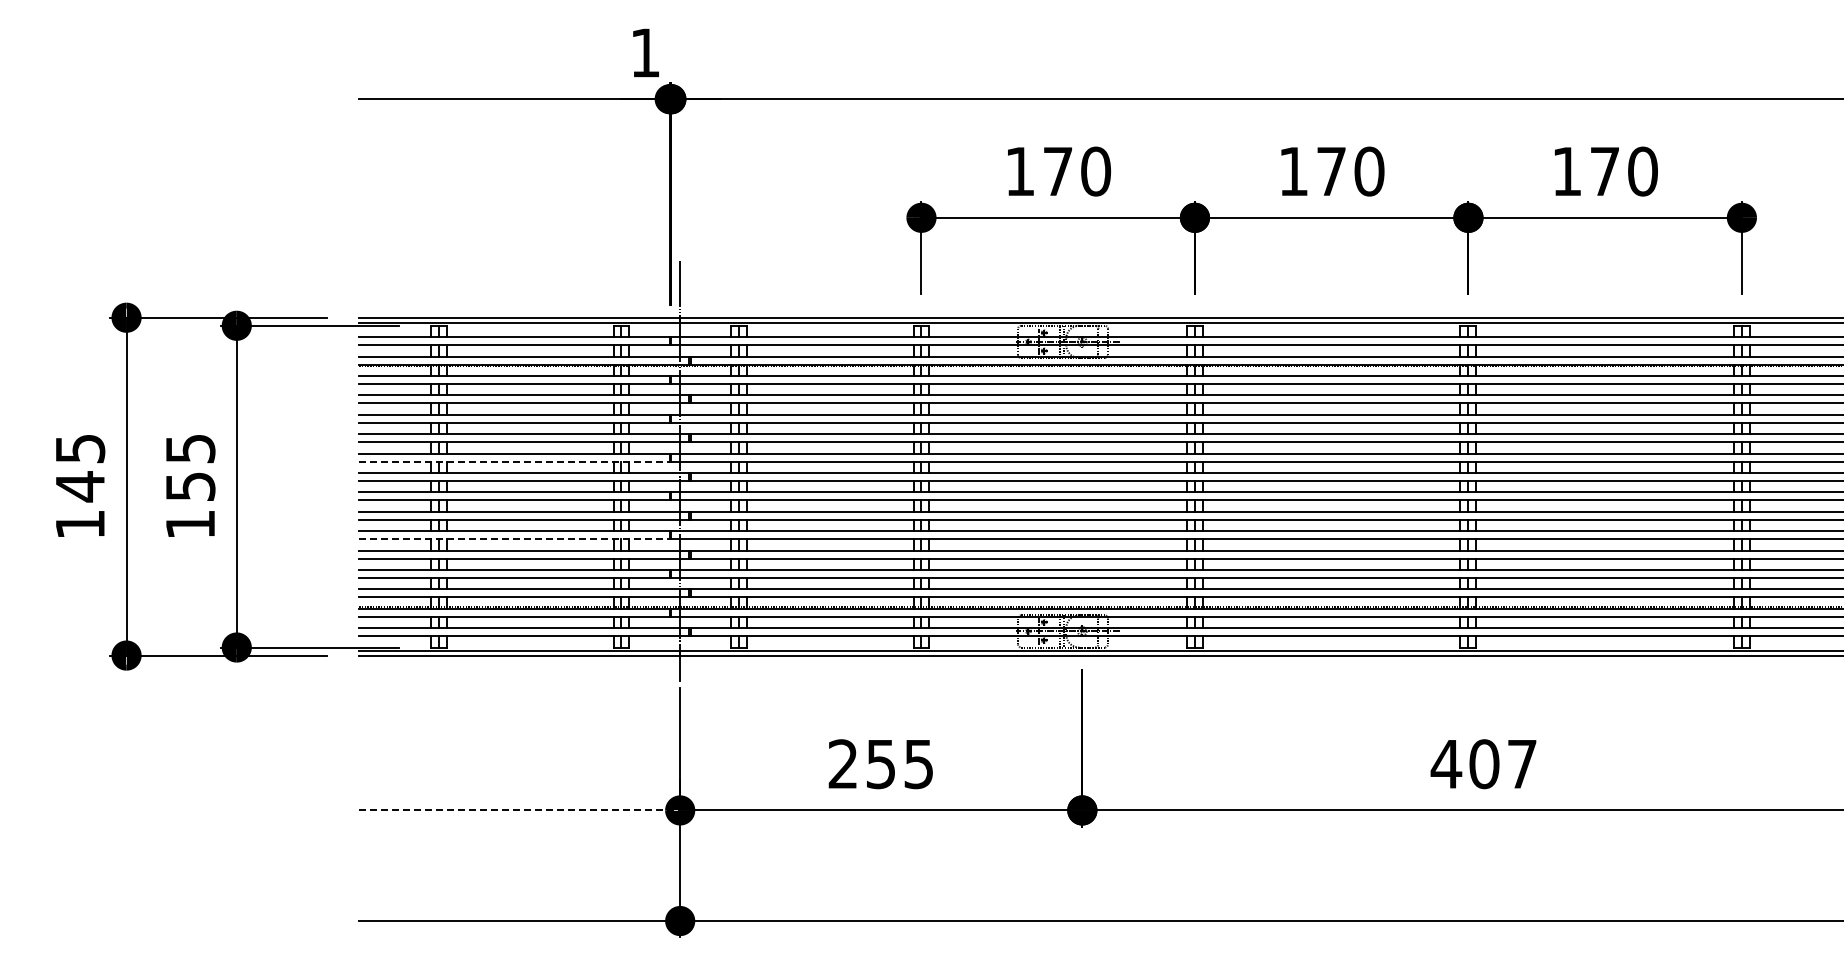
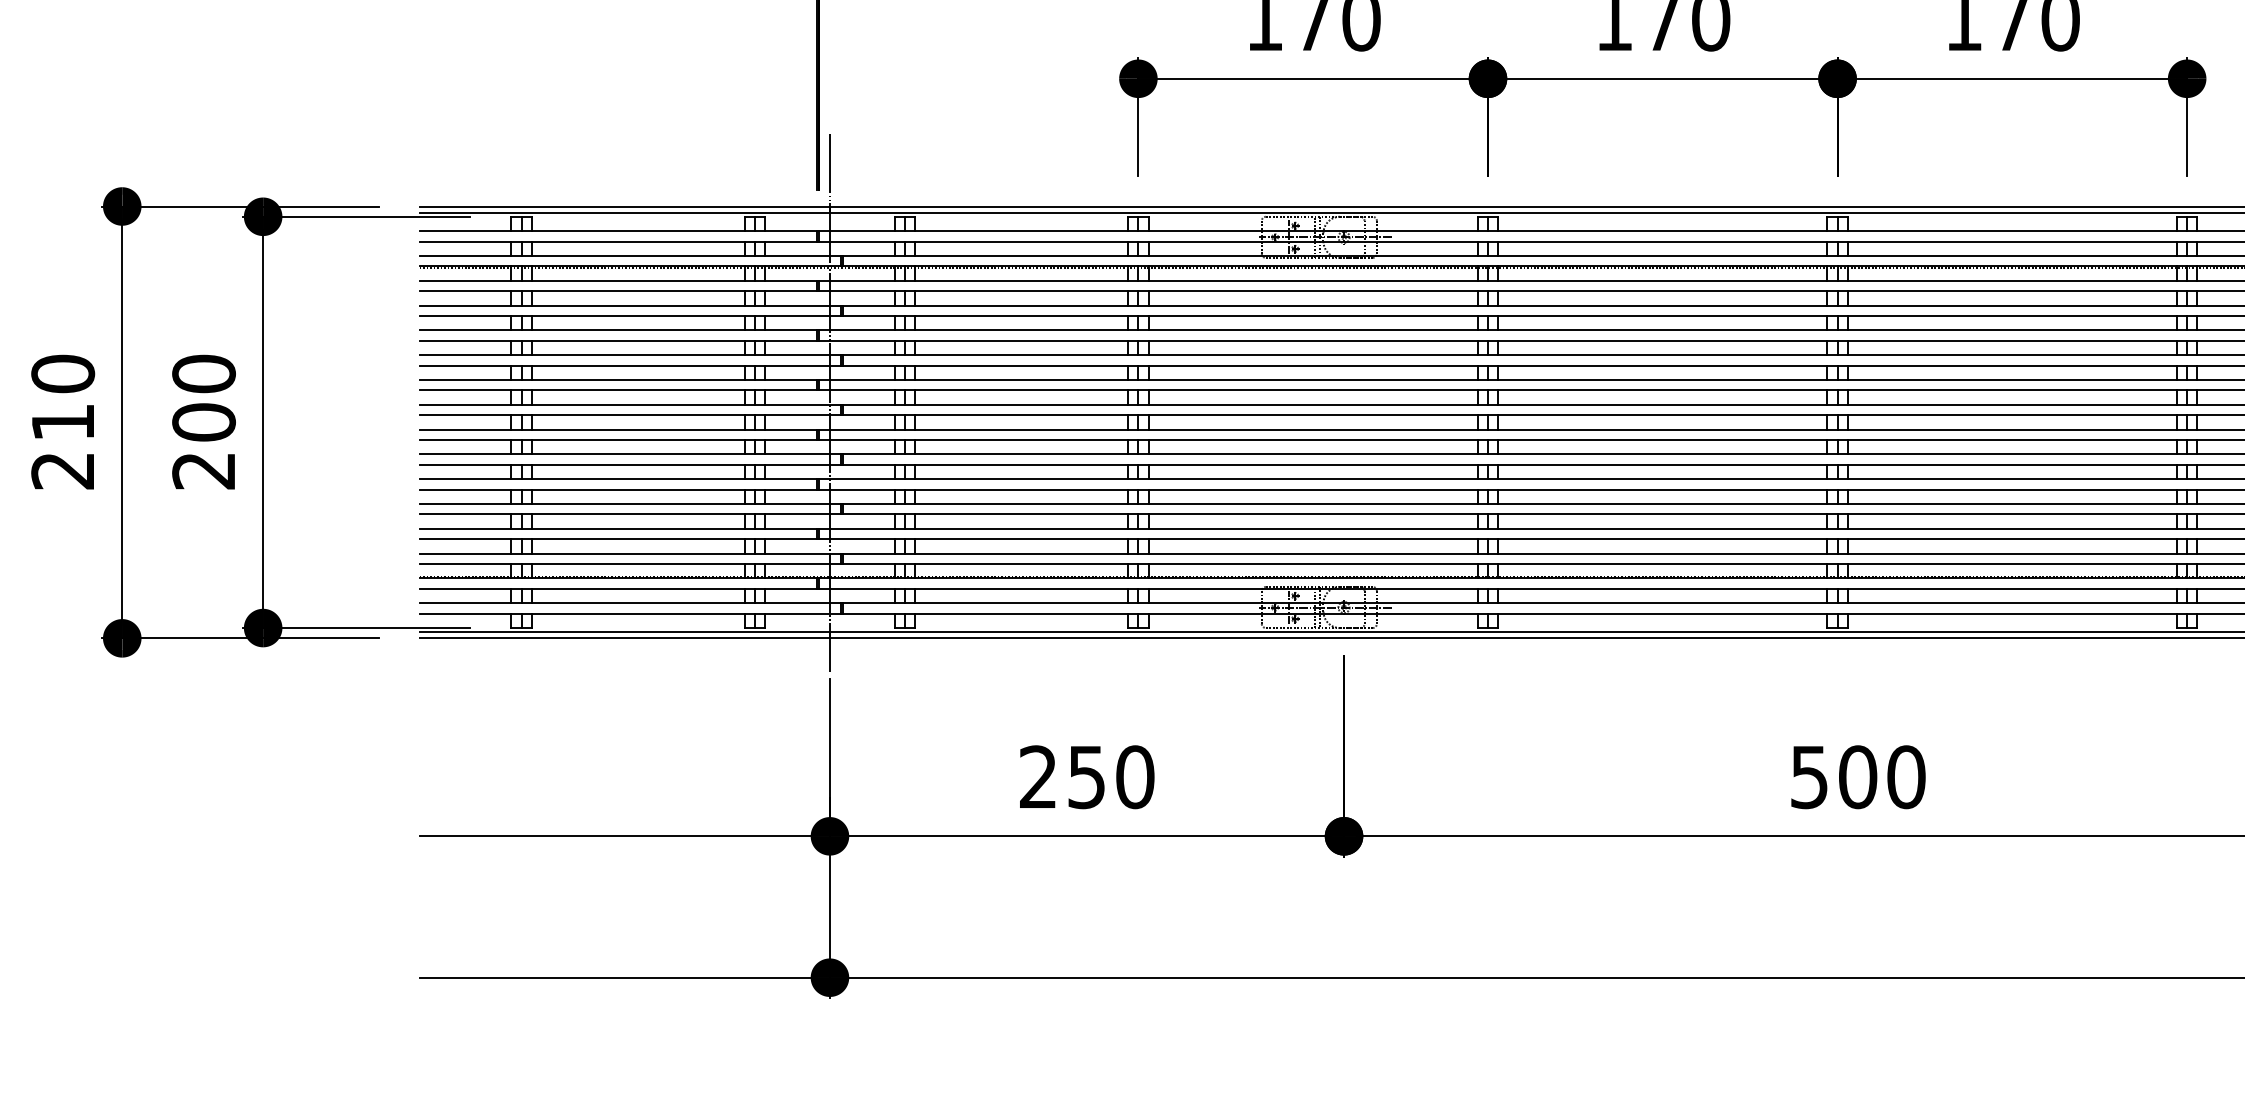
line: (514, 461) -> (618, 390), dashed -> solid
text: (80, 486) -> (63, 422), 145 -> 210
text: (190, 486) -> (203, 422), 155 -> 200
line: (514, 539) -> (618, 489), dashed -> solid
text: (919, 764) -> (1135, 777), 255 -> 250
text: (1483, 764) -> (1856, 777), 407 -> 500
line: (520, 810) -> (625, 836), dashed -> solid

